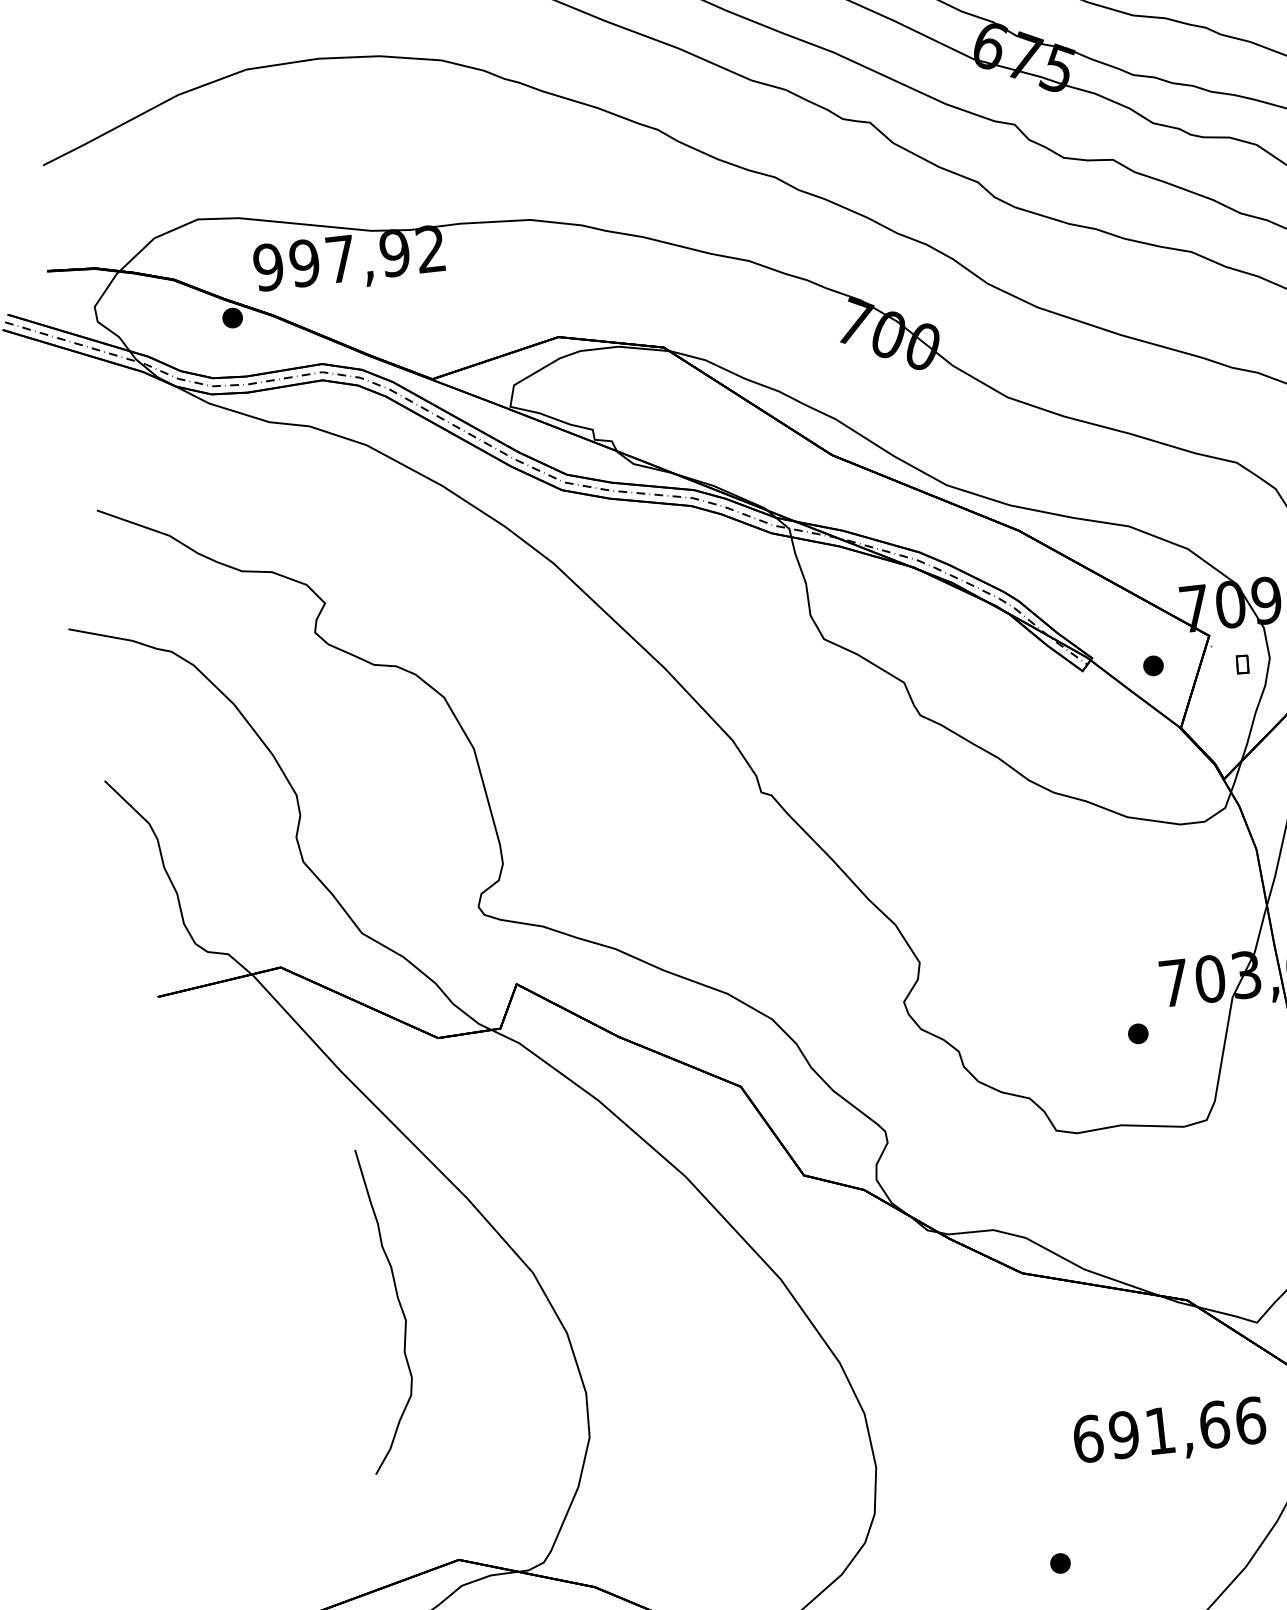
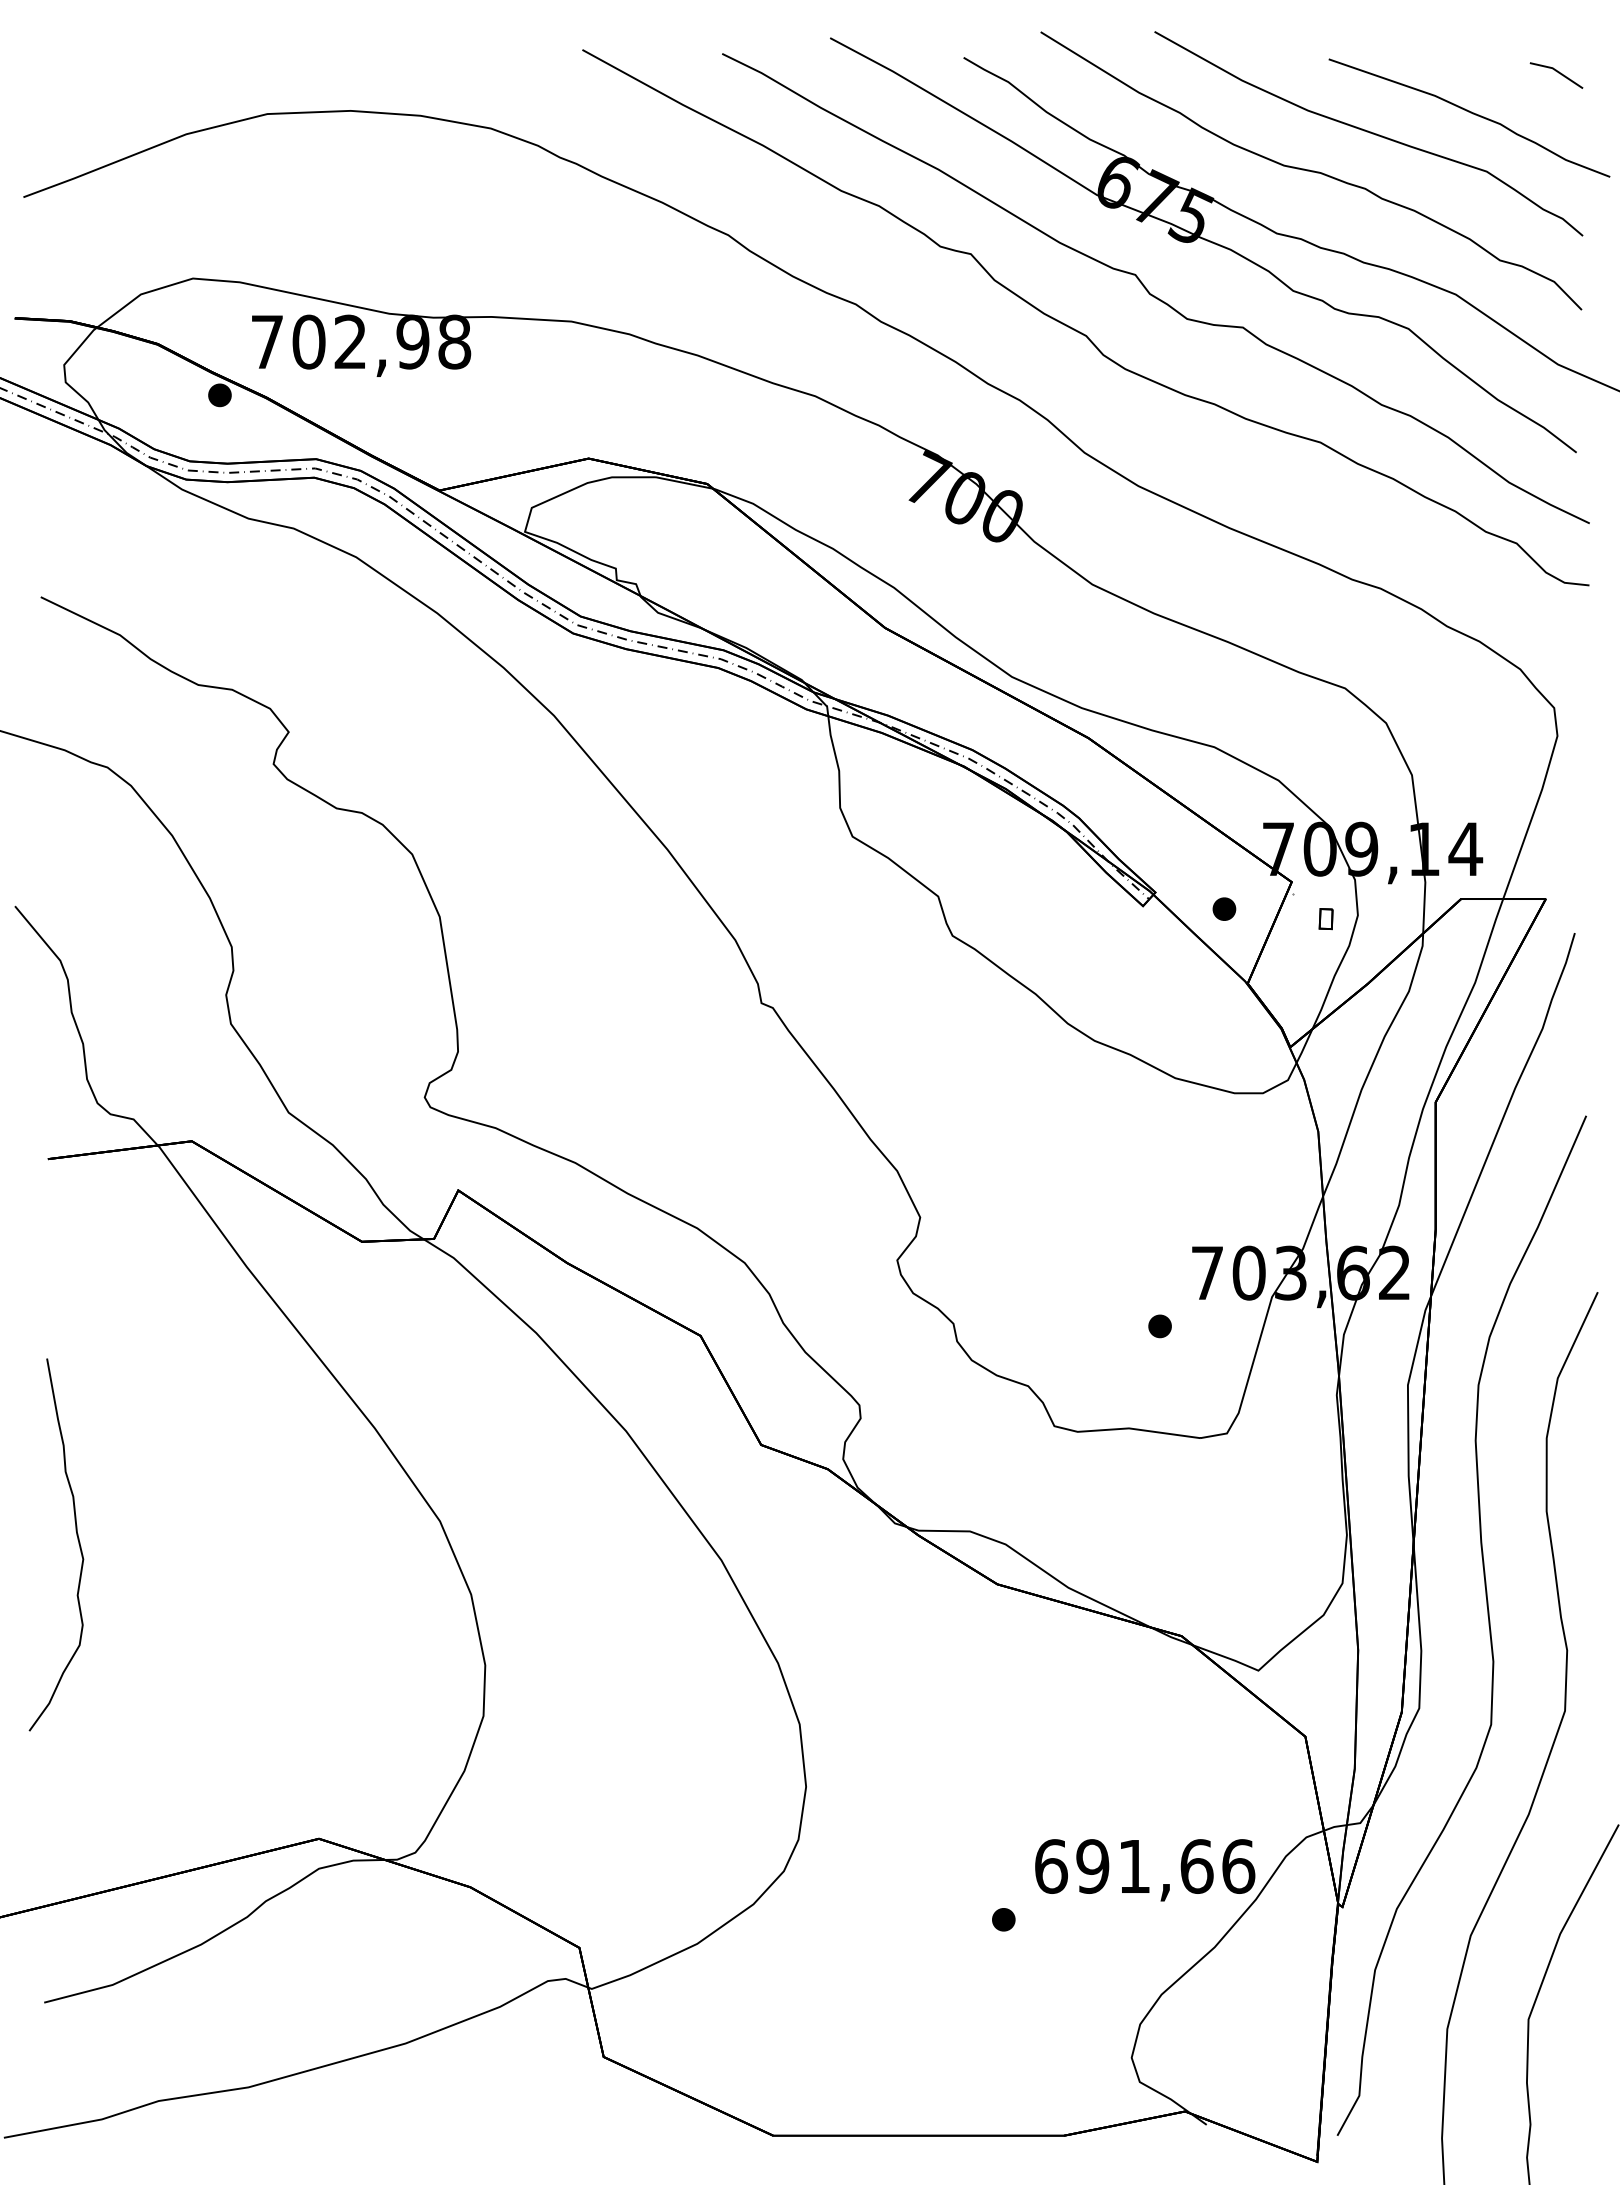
text: (349, 257) -> (360, 341), 997,92 -> 702,98
curve: (399, 1304) -> (77, 1540), moved
text: (1170, 1433) -> (1145, 1870), moved

